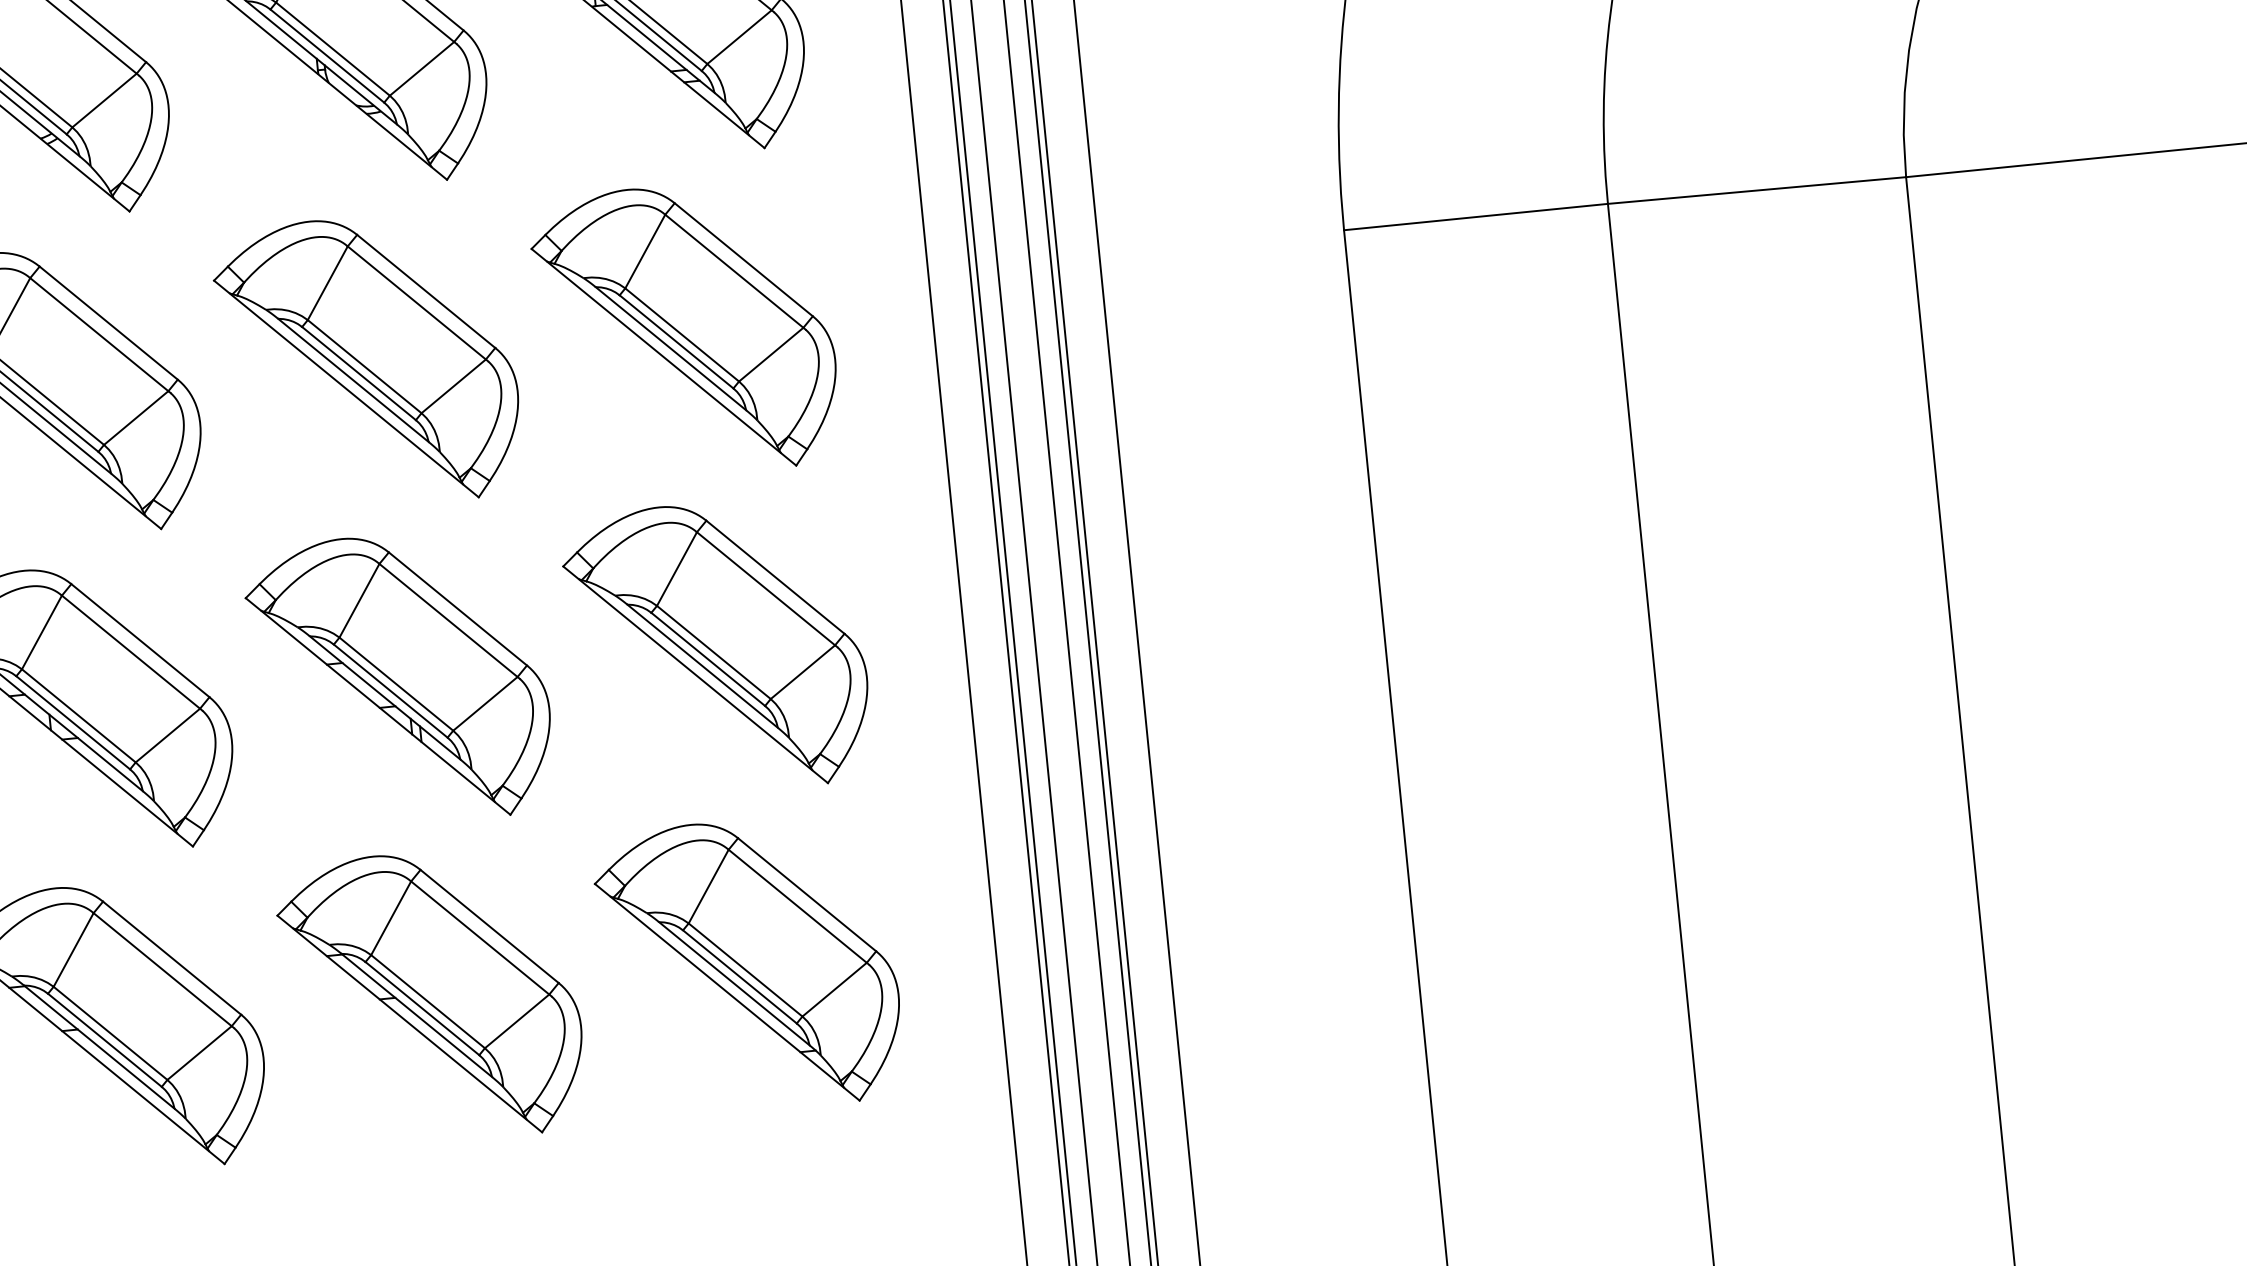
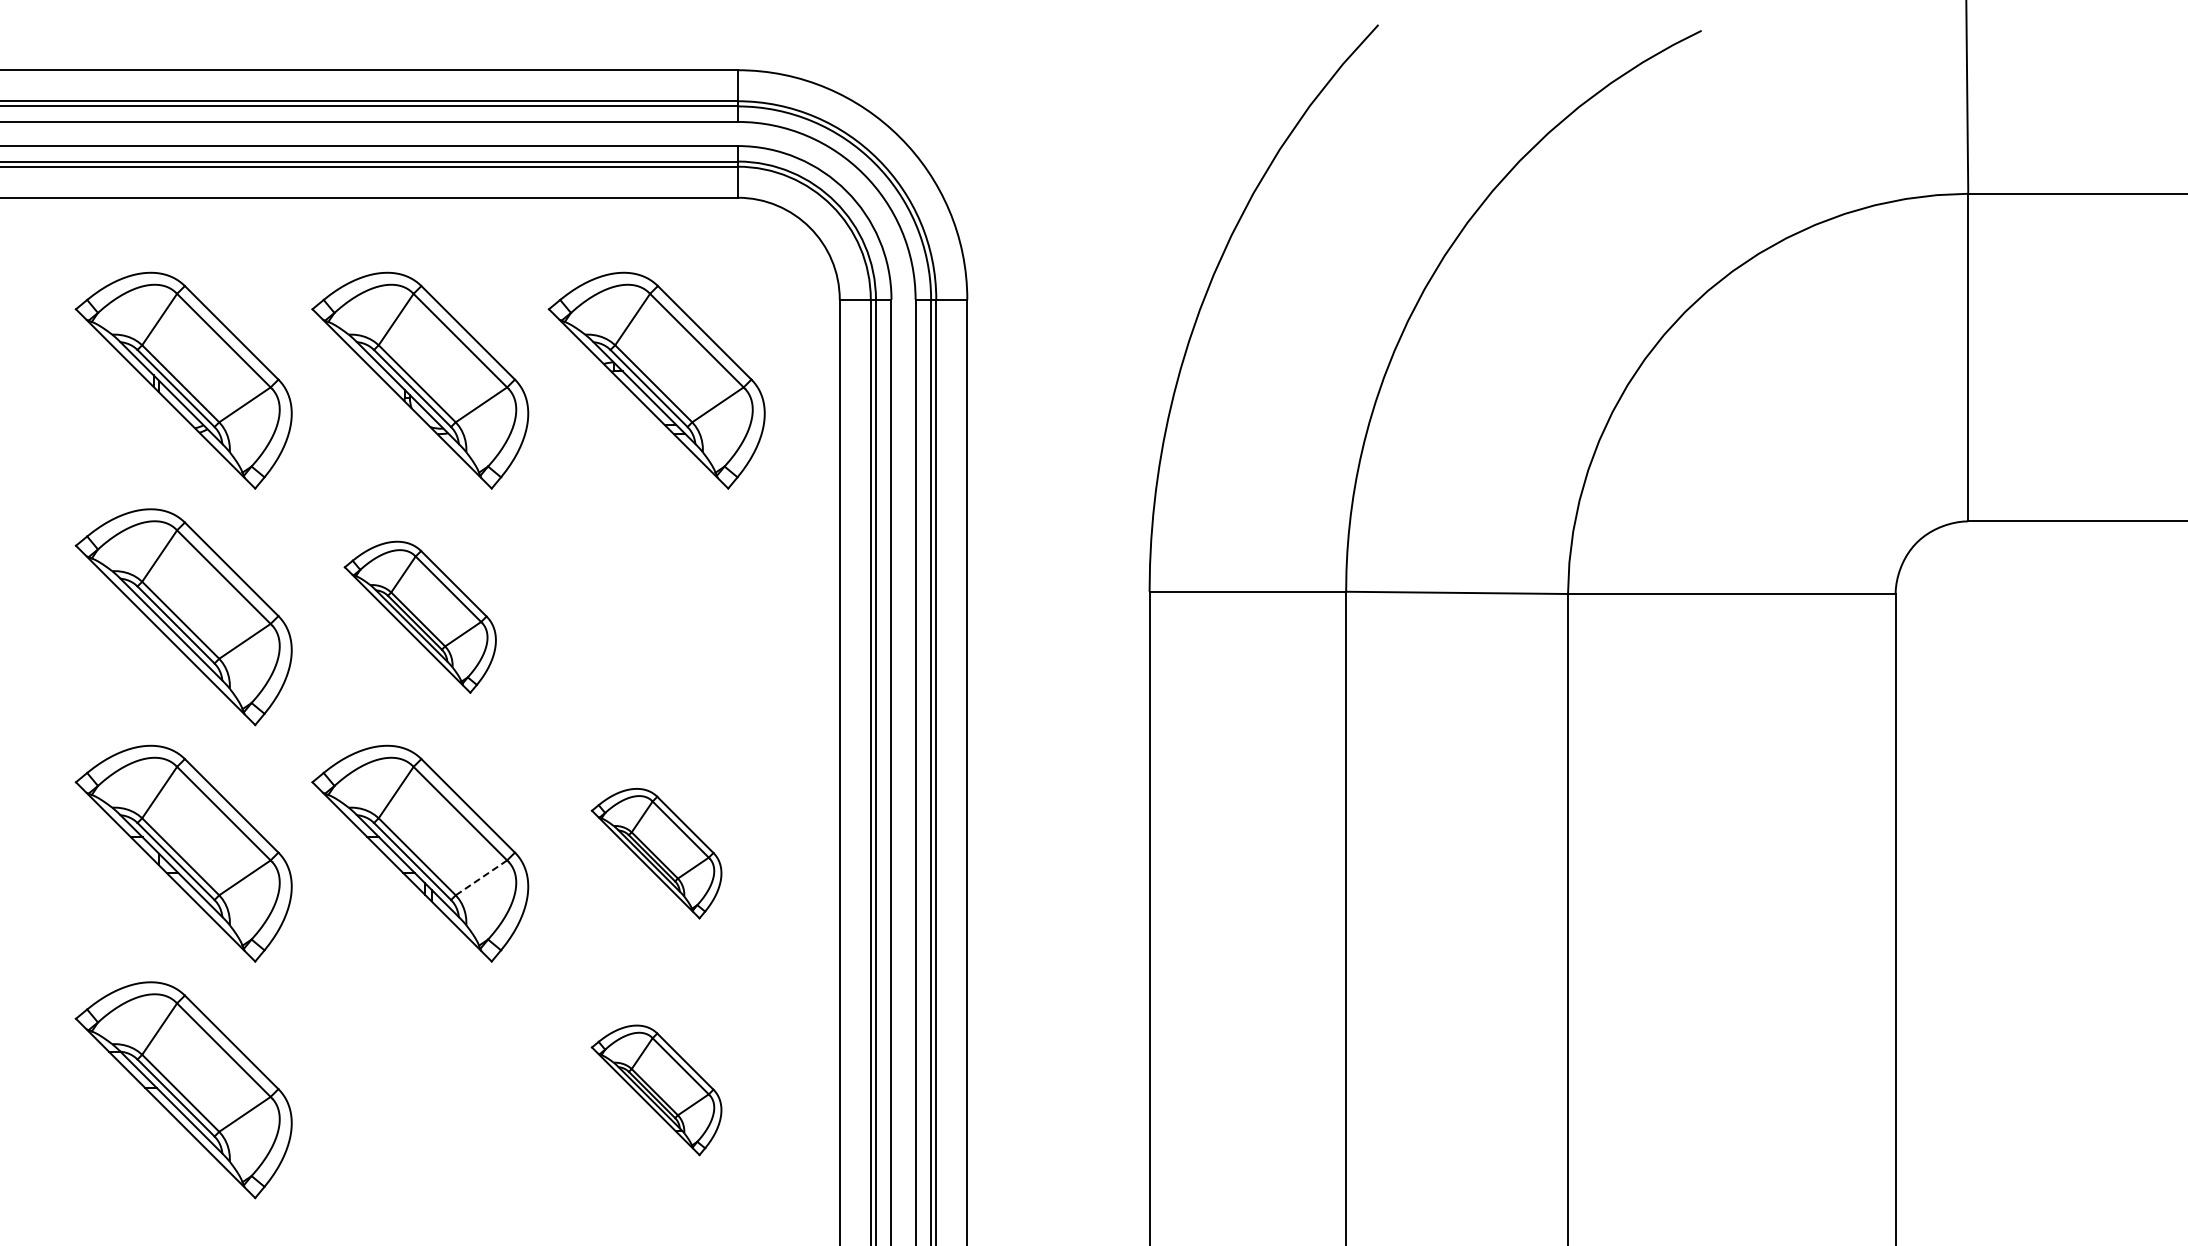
part: (685, 330) -> (656, 617), removed
part: (368, 362) -> (420, 617), size x0.7
part: (717, 647) -> (656, 853), size x0.6
line: (485, 704) -> (481, 878), solid -> dashed
part: (748, 965) -> (656, 1090), size x0.6
part: (432, 997) -> (420, 1090), removed

